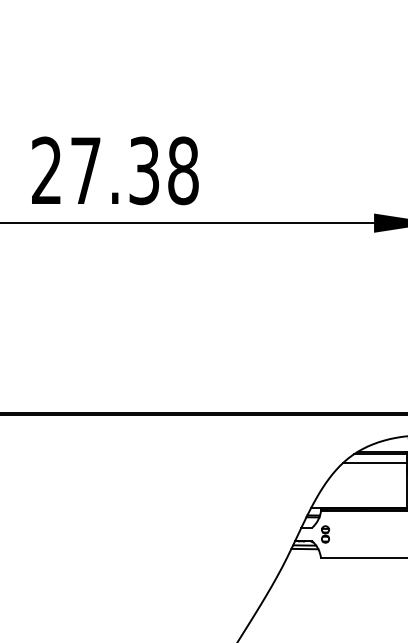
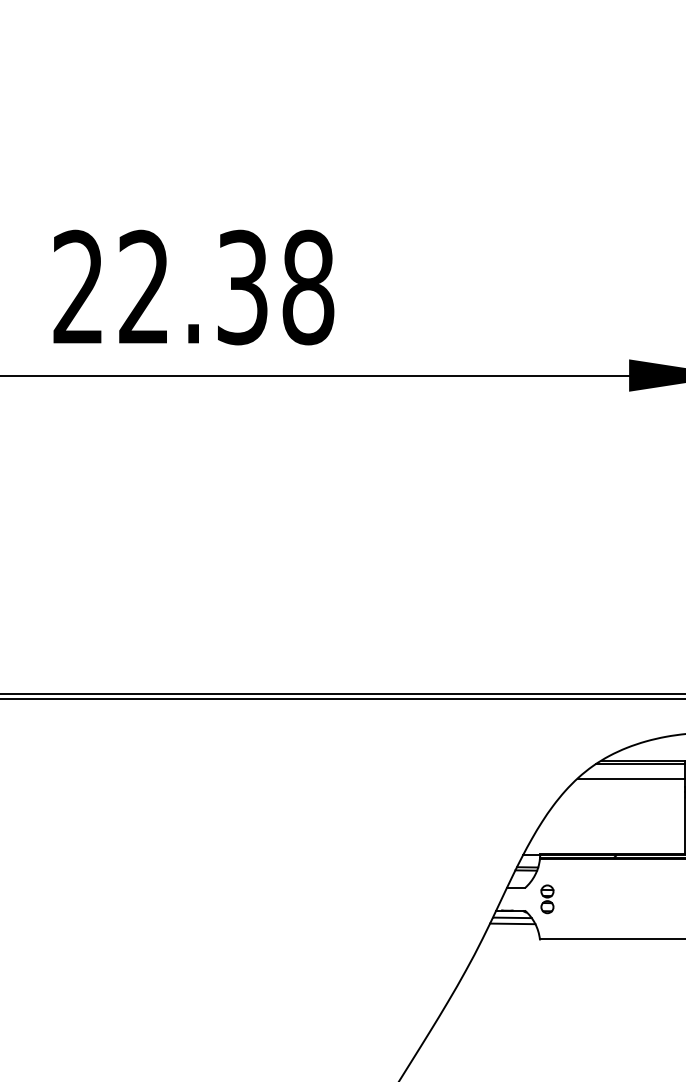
text: (85, 169) -> (143, 285), 27.38 -> 22.38

